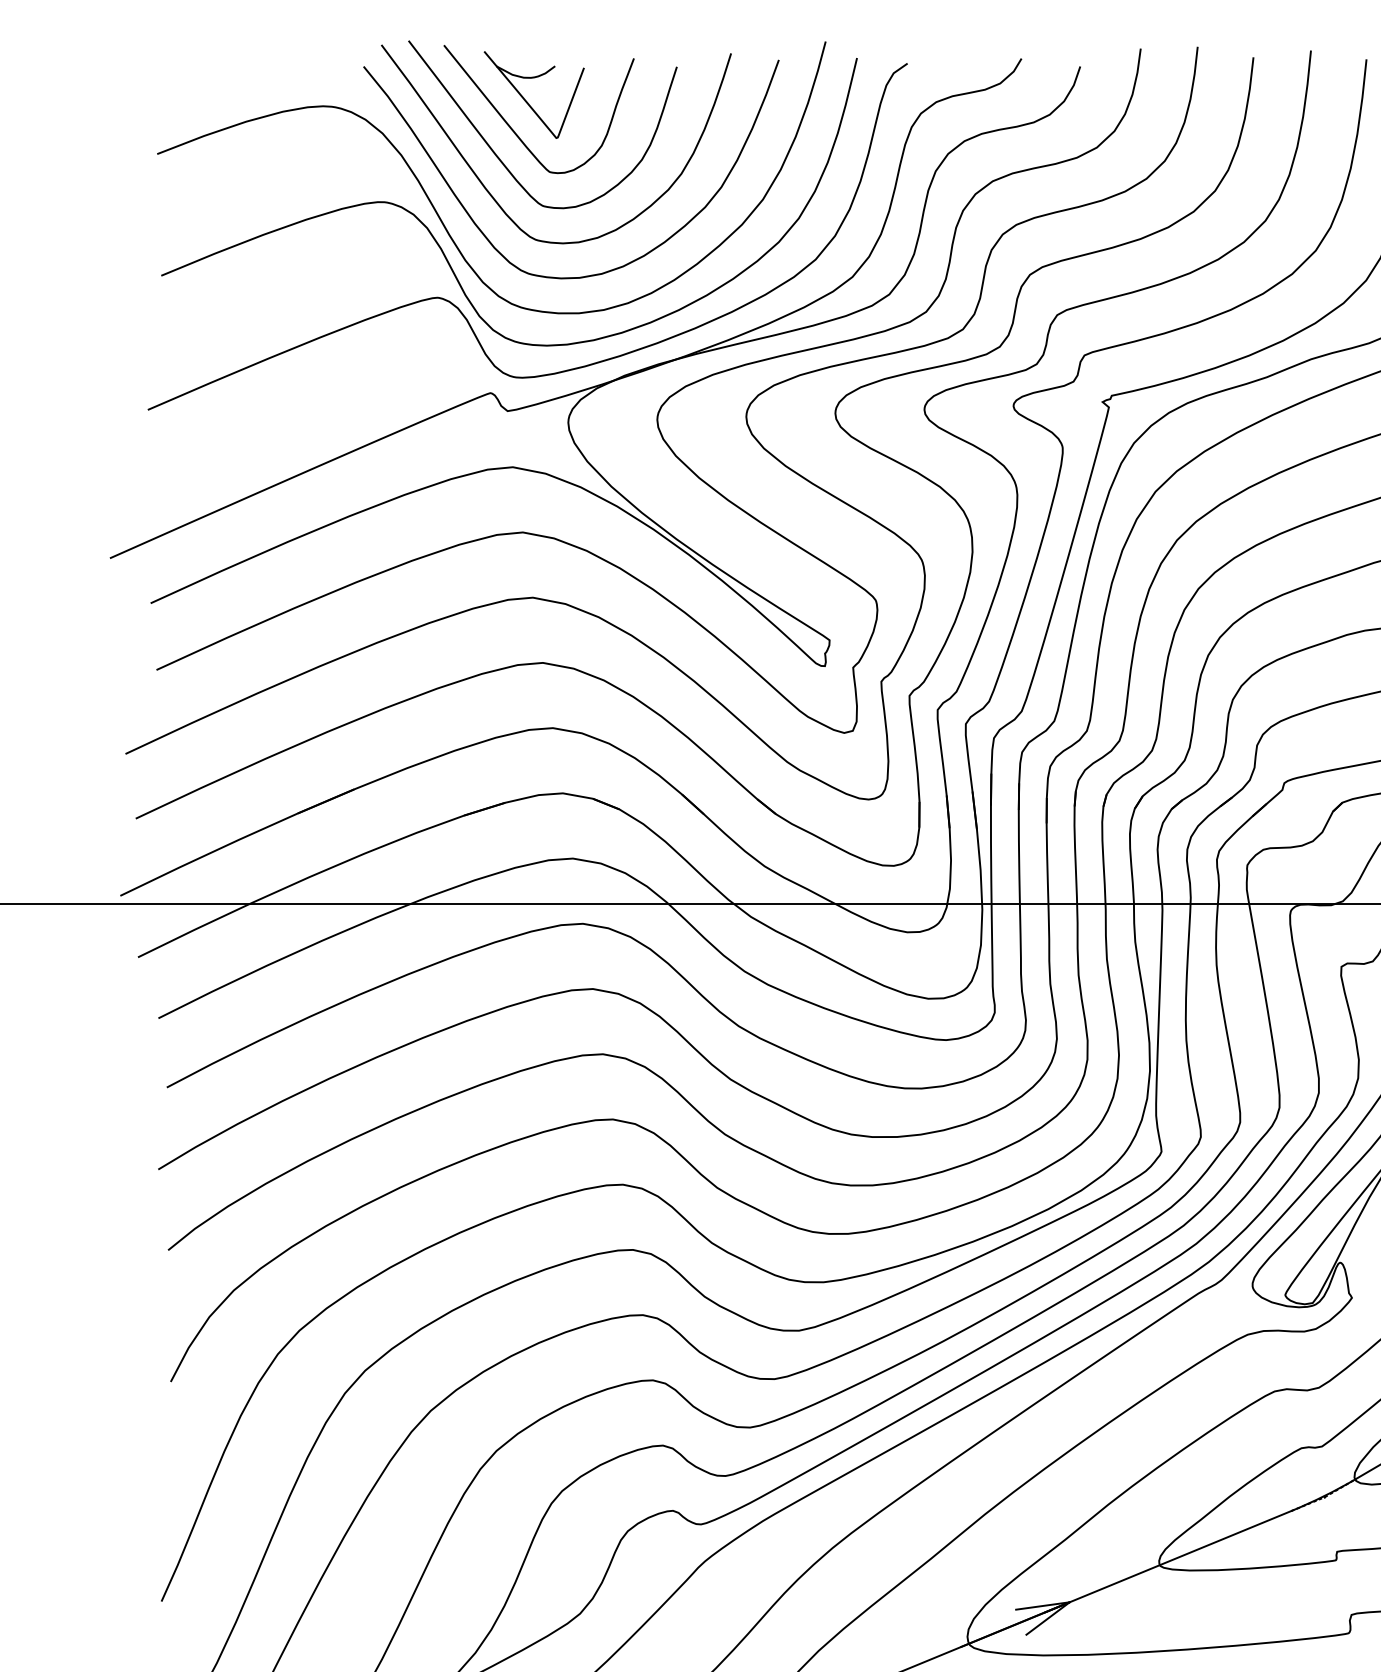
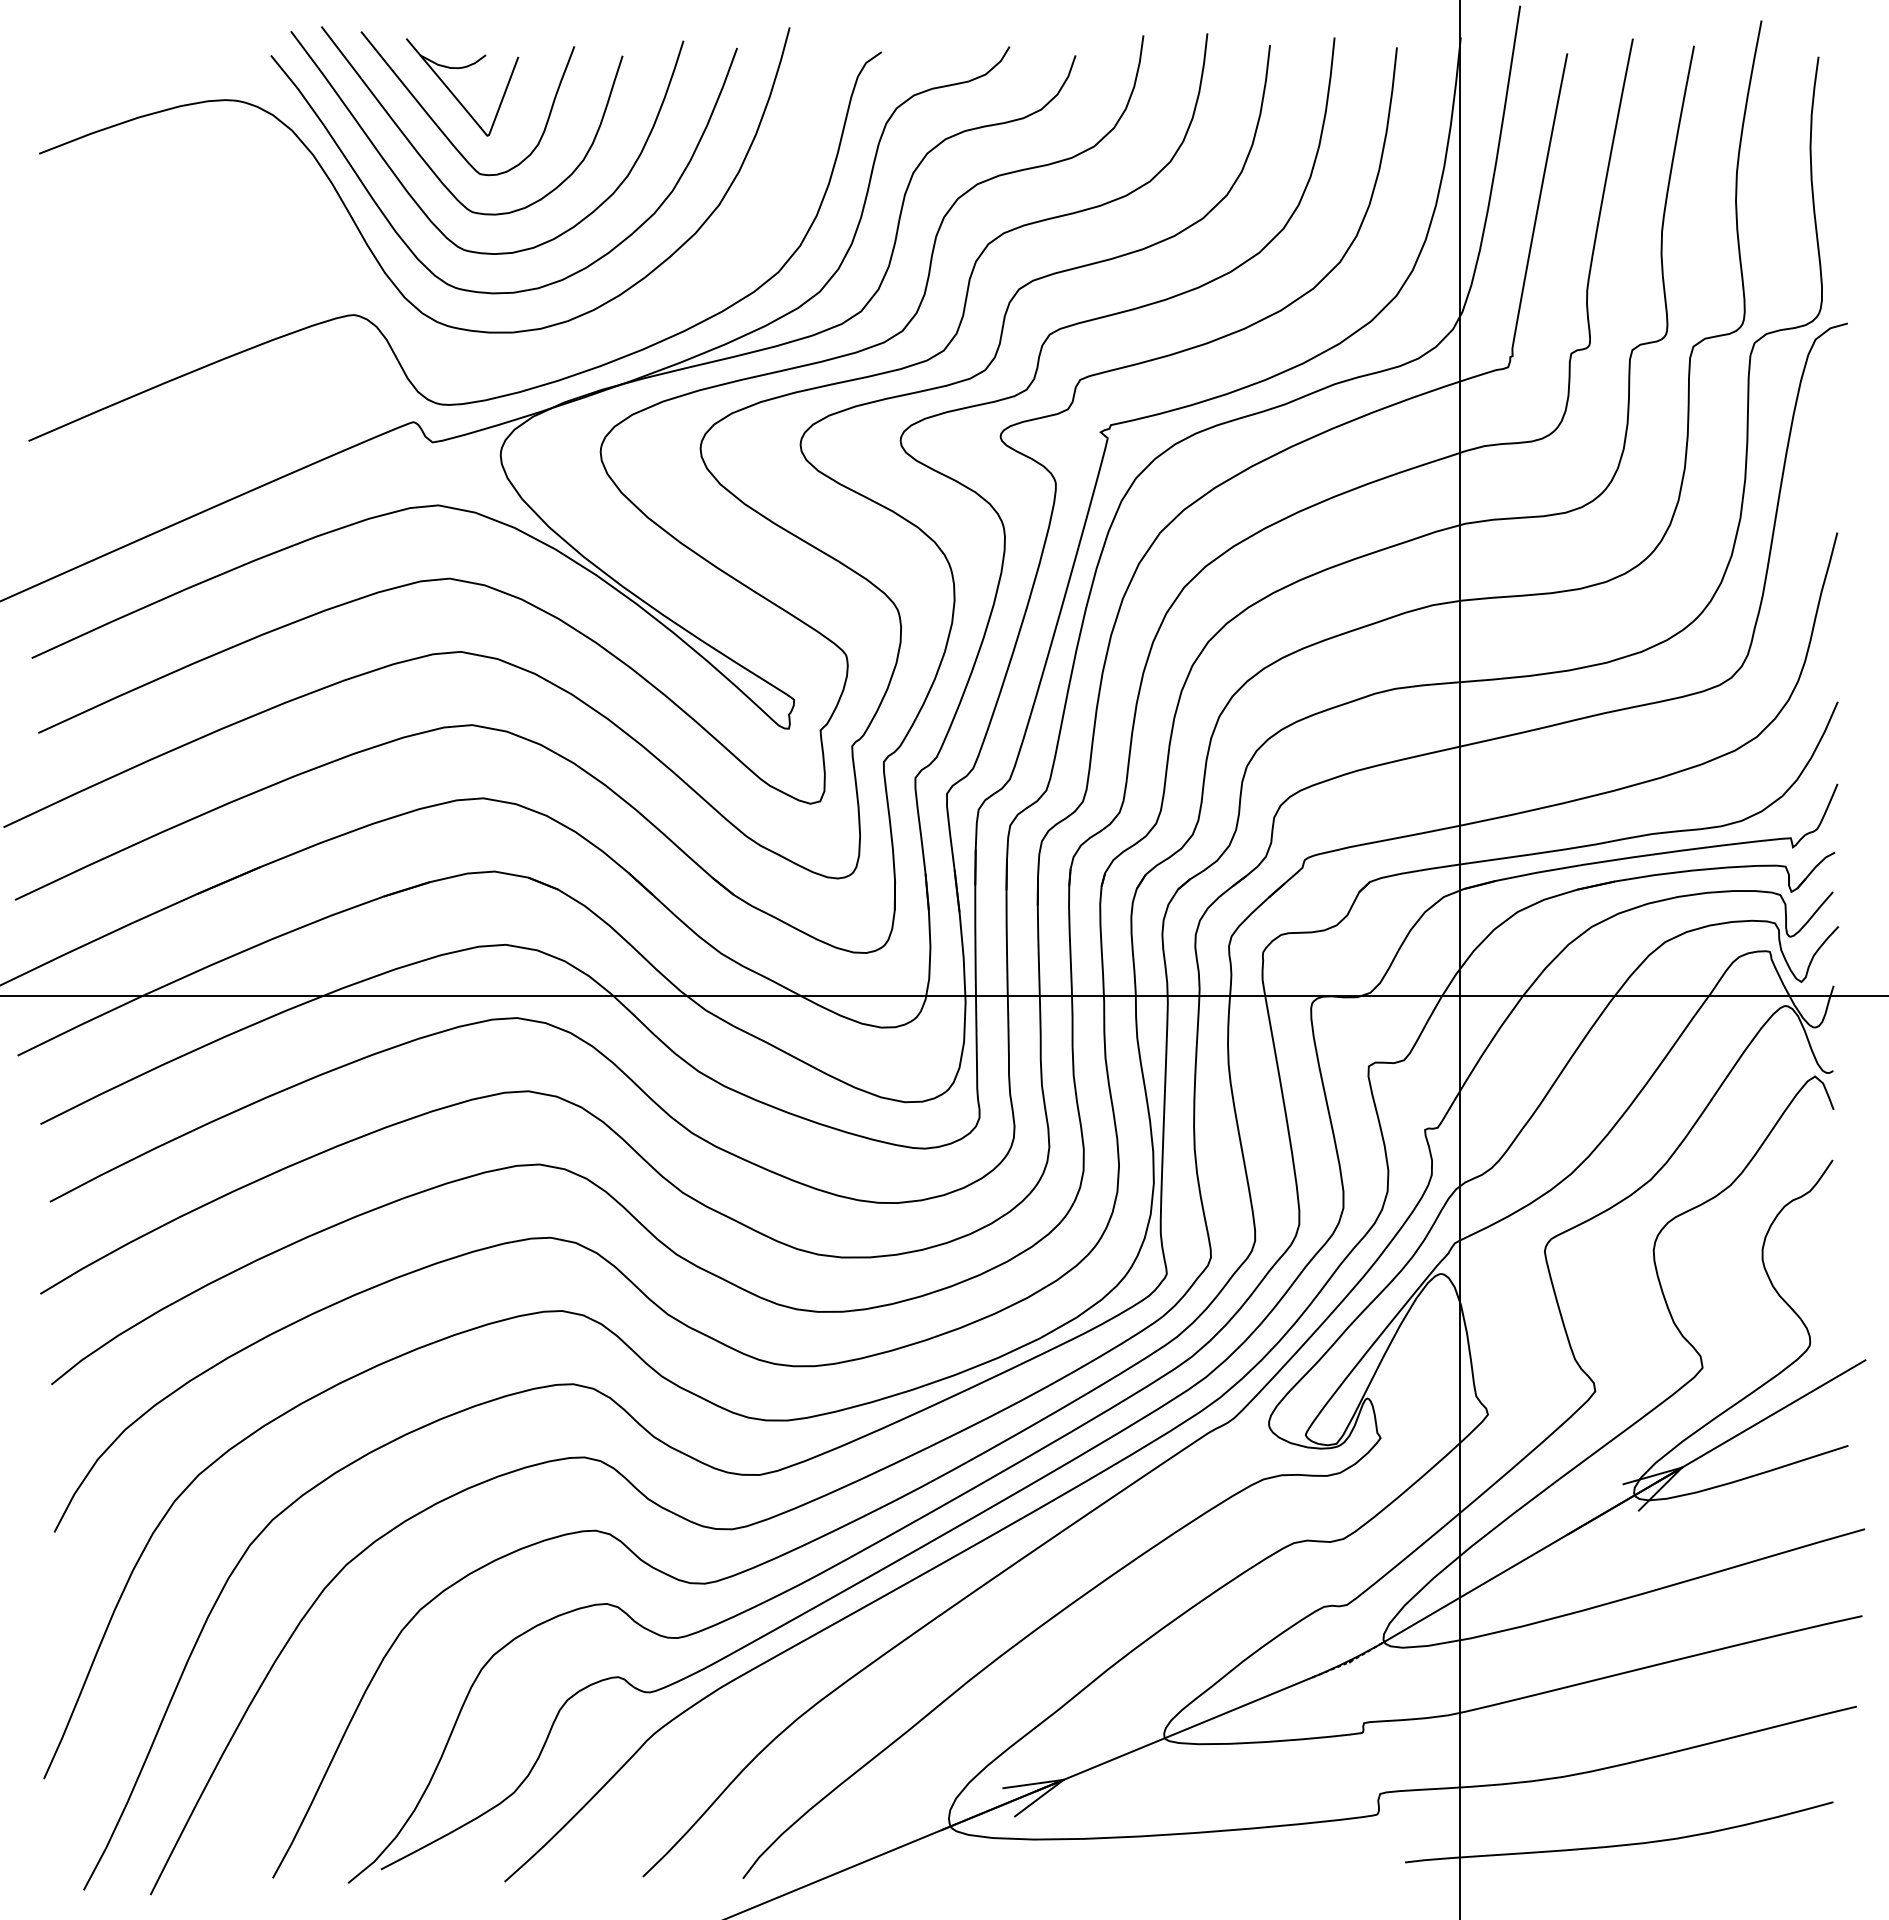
curve: (440, 246) -> (357, 257), removed

